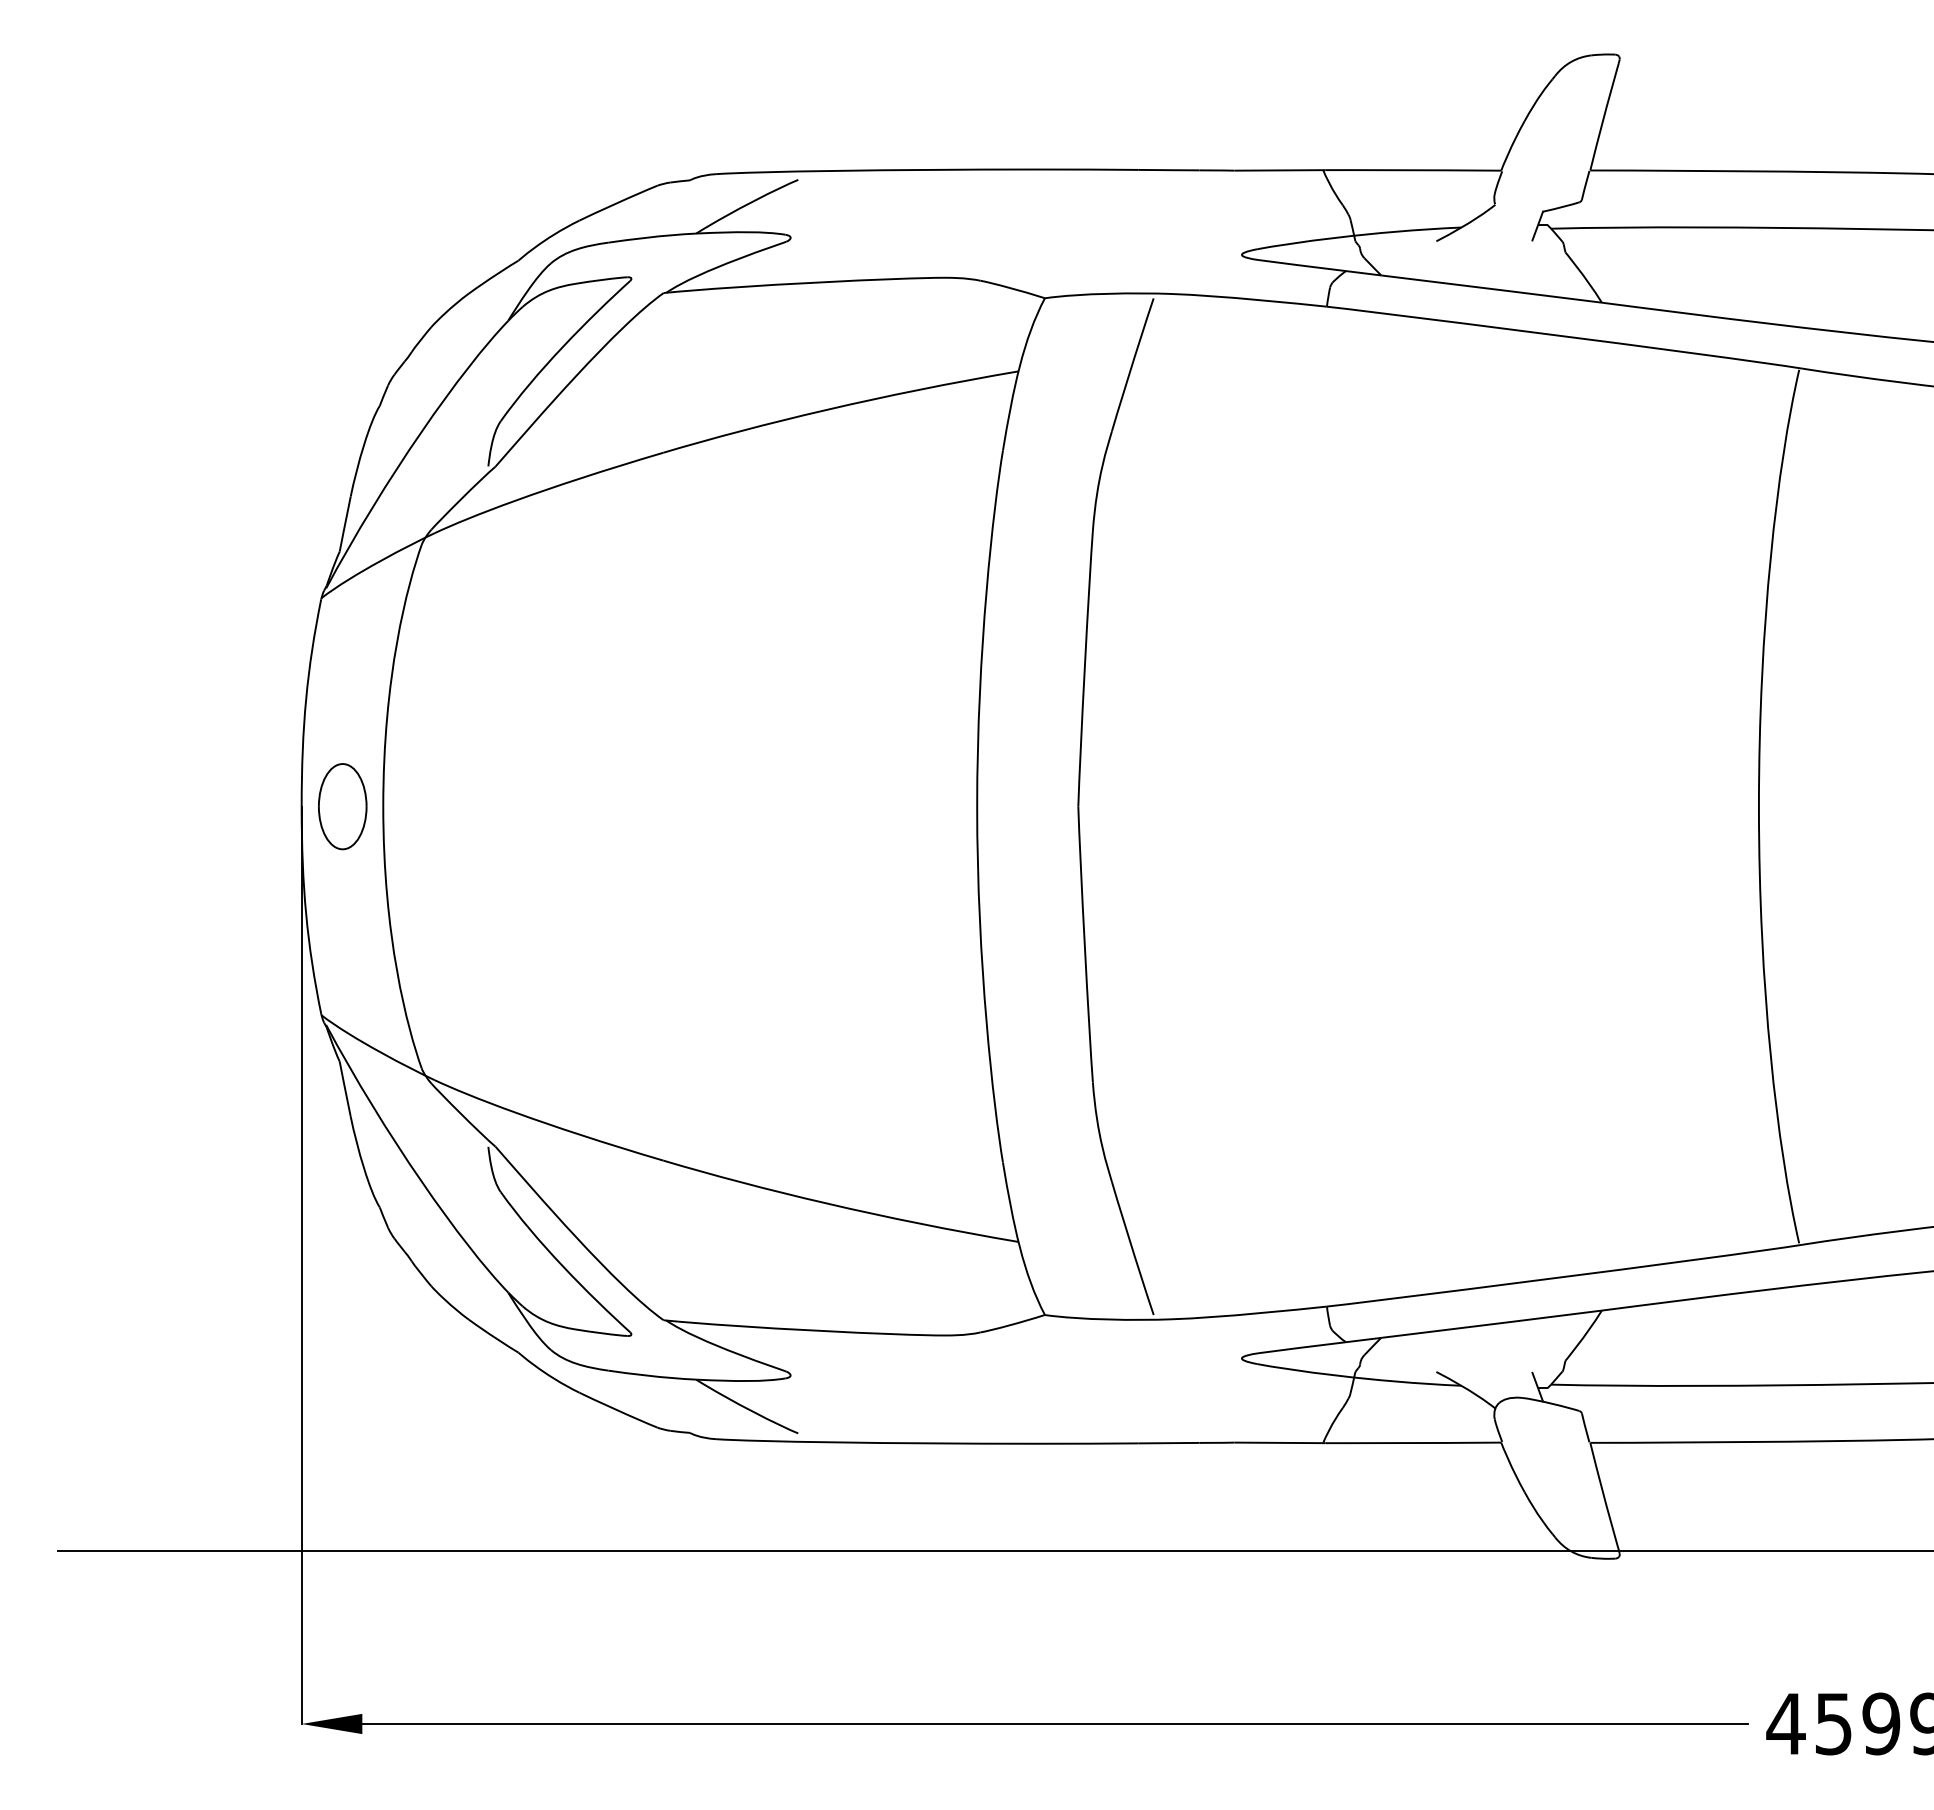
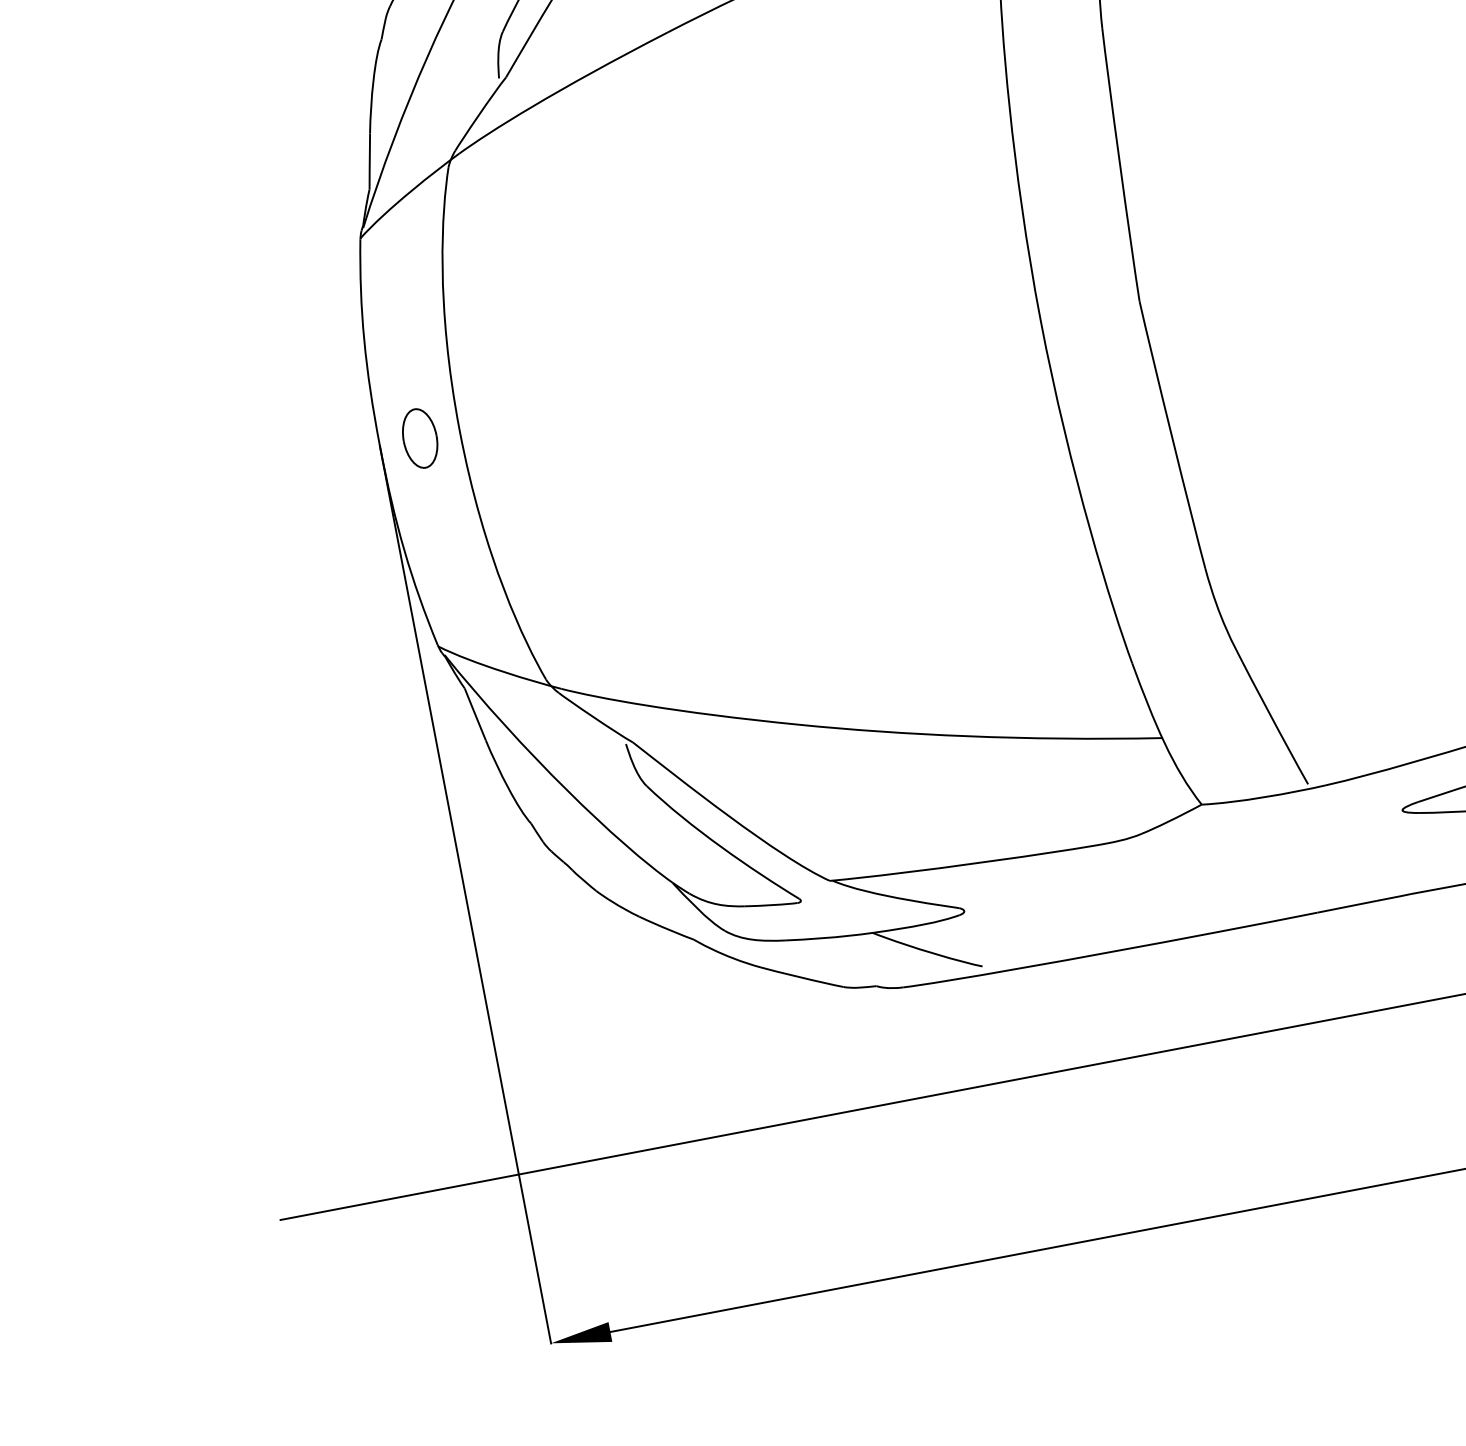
part: (342, 806) -> (419, 438), size x0.7

